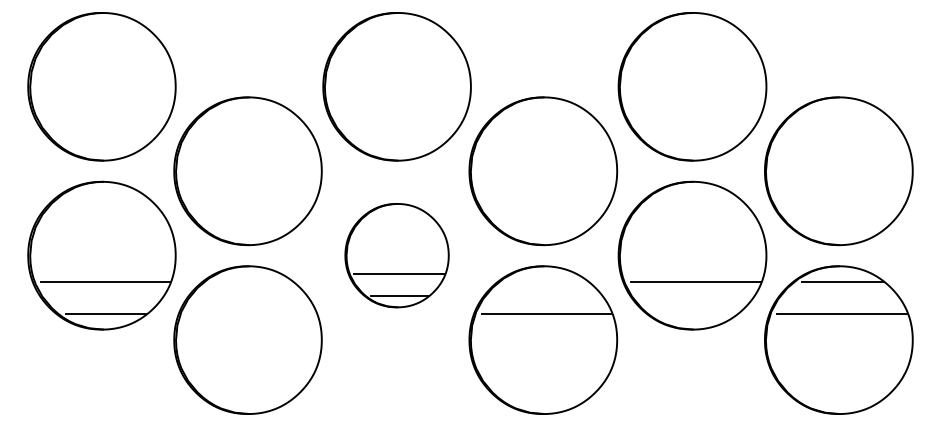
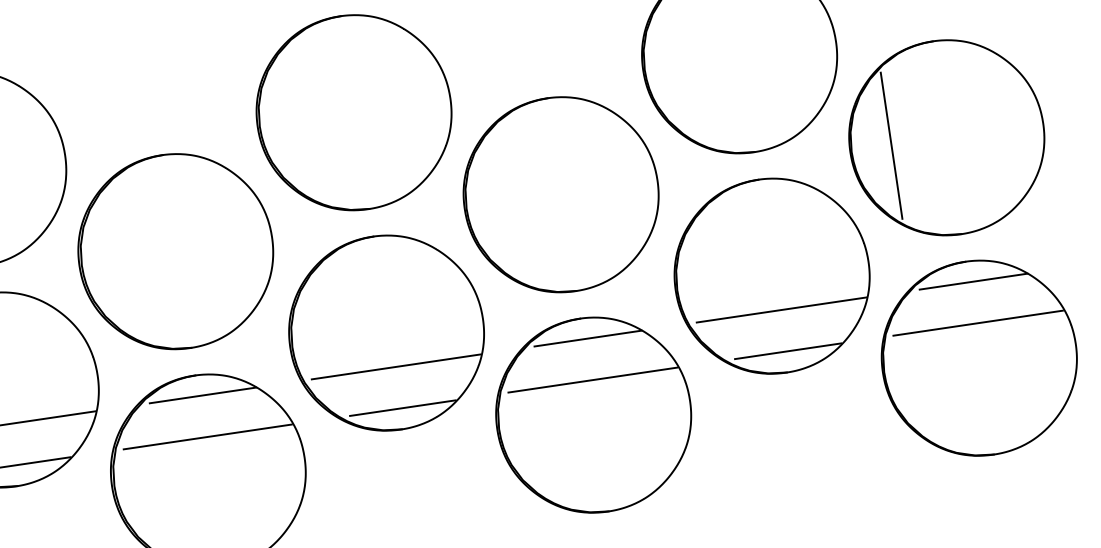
line: (796, 171) -> (891, 146), added
part: (396, 255) -> (385, 332), size x1.43
line: (252, 282) -> (203, 395), added
line: (547, 282) -> (588, 339), added
line: (251, 313) -> (207, 436), added
line: (695, 313) -> (787, 351), added

